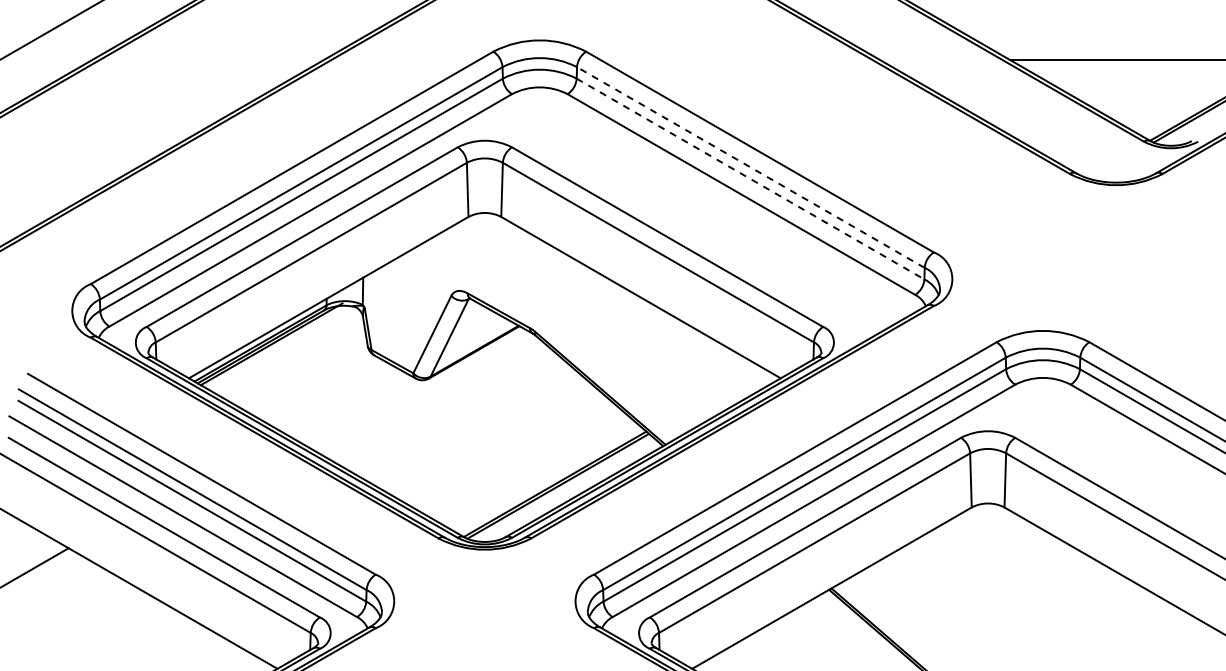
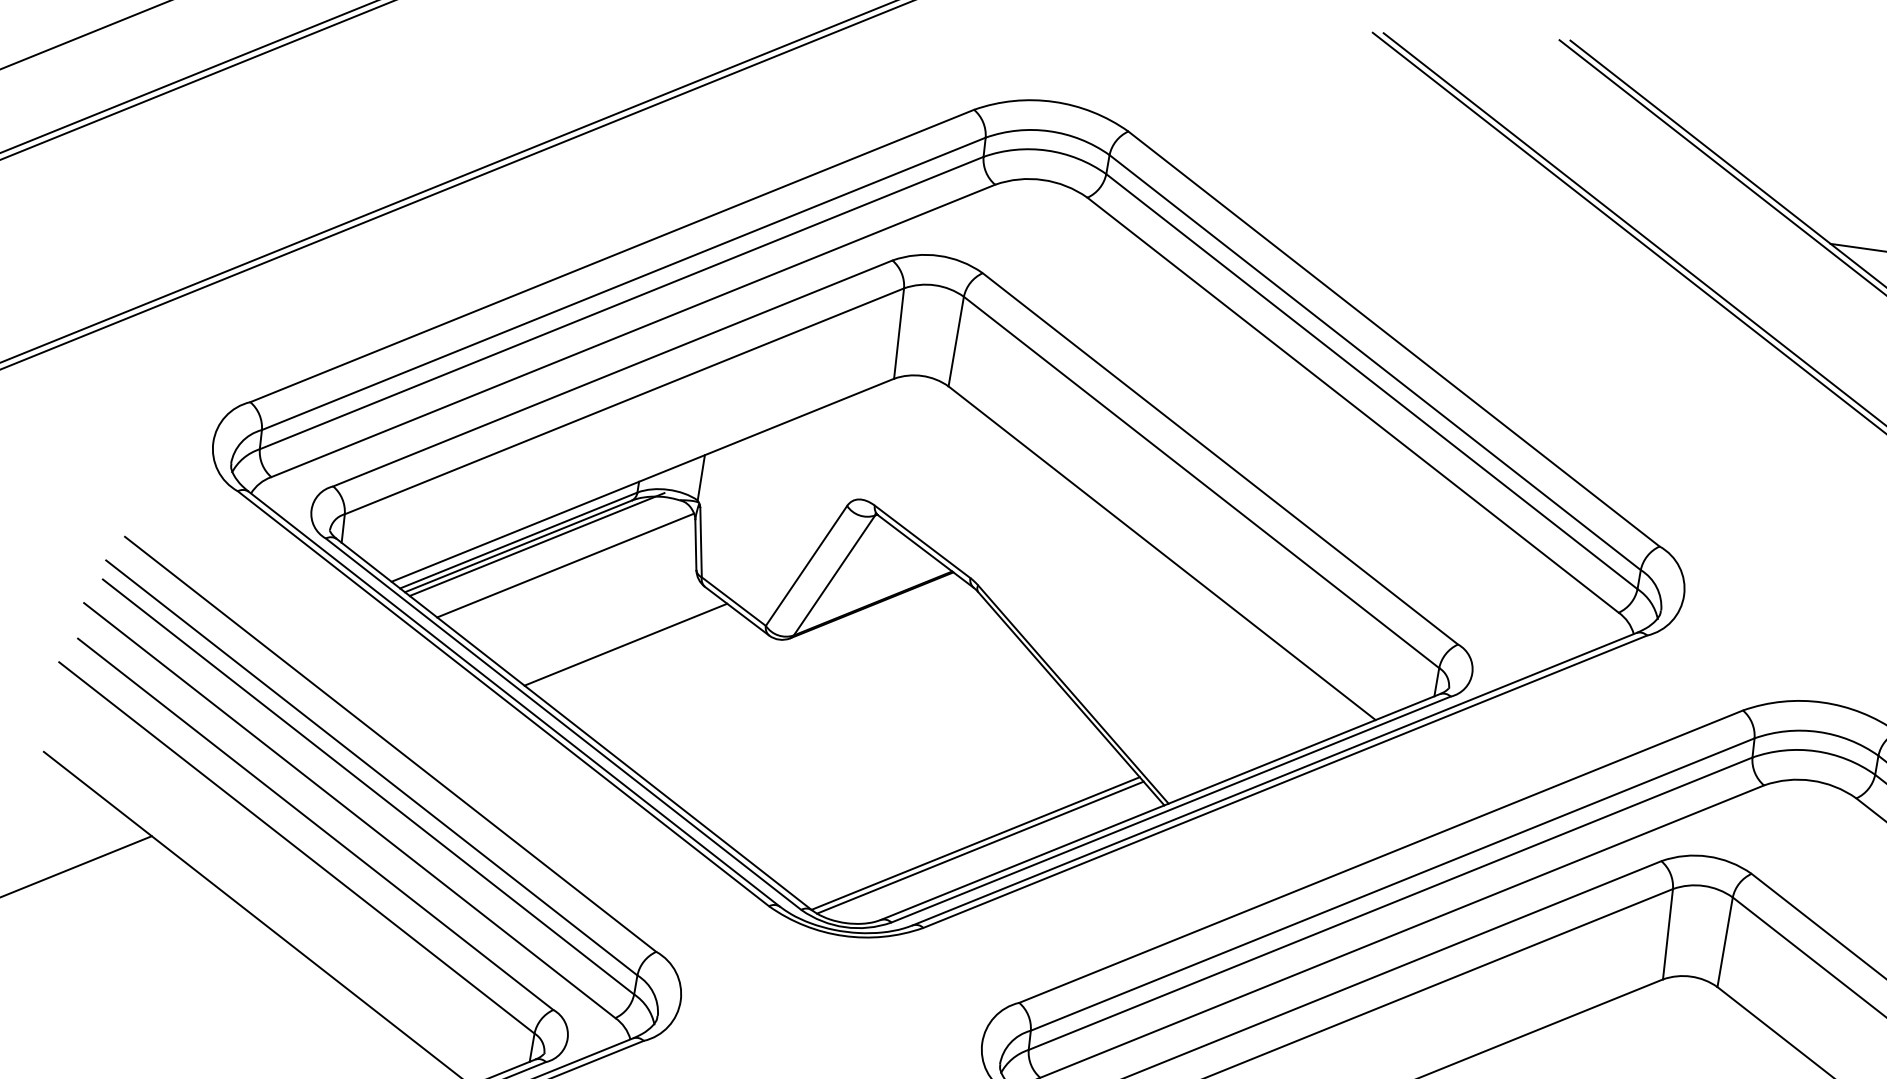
line: (750, 167) -> (1374, 362), dashed -> solid
line: (750, 179) -> (1371, 382), dashed -> solid
line: (289, 354) -> (564, 565), added
line: (332, 395) -> (626, 643), added

